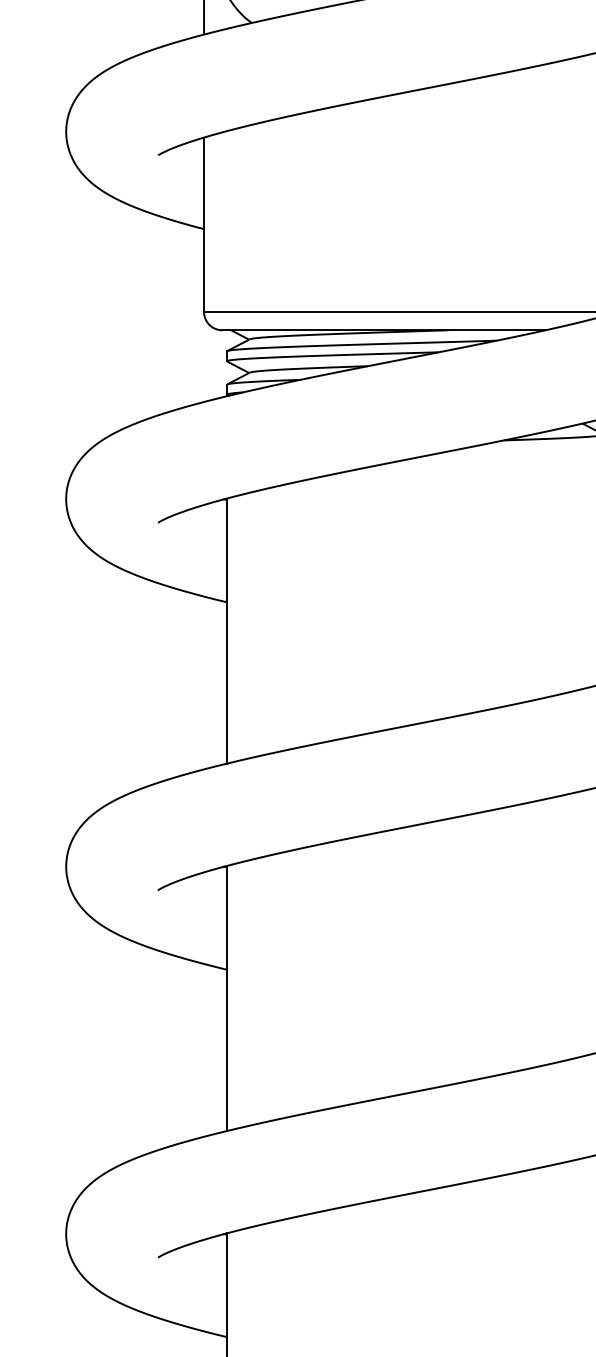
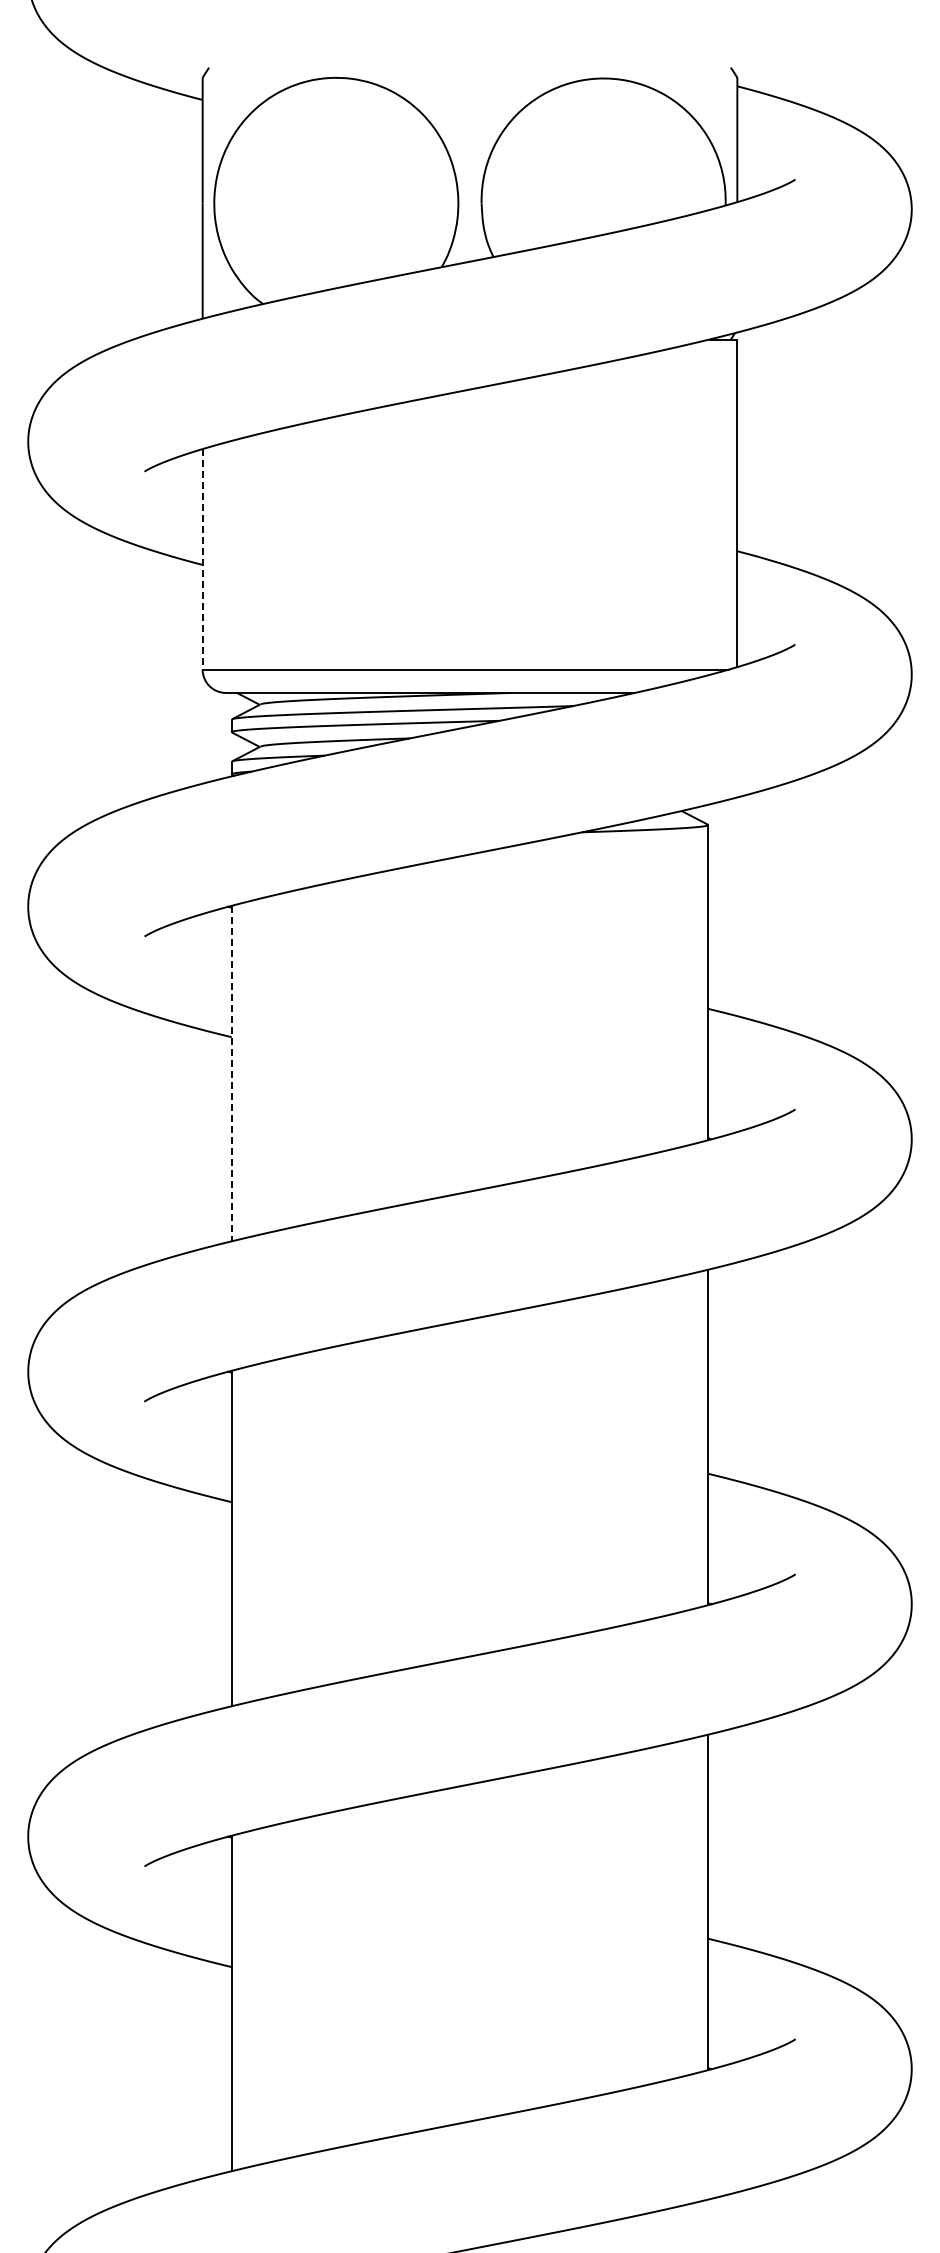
line: (203, 224) -> (202, 559), solid -> dashed
line: (226, 631) -> (231, 1073), solid -> dashed

